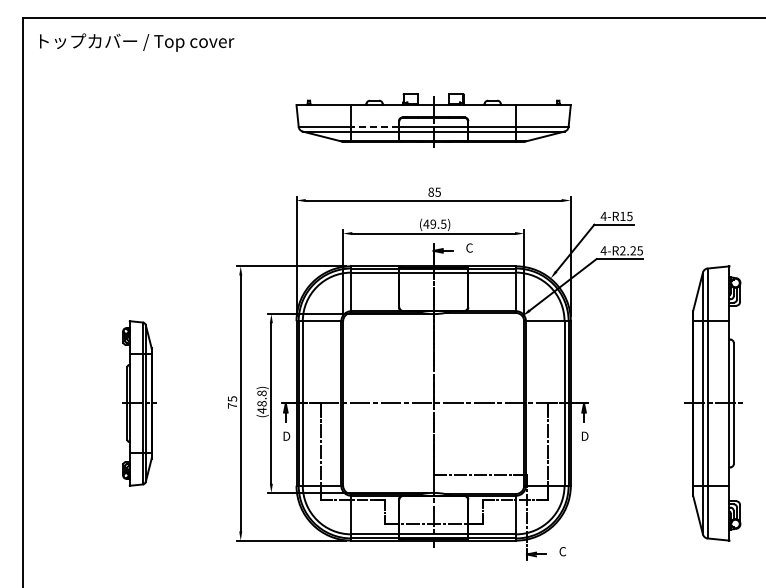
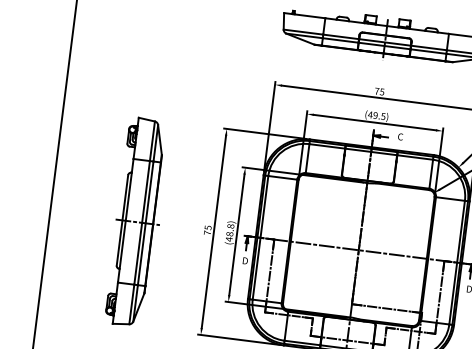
line: (375, 126) -> (341, 36), dashed -> solid
text: (431, 191) -> (377, 90), 85 -> 75
part: (139, 403) -> (137, 222), size x1.67

